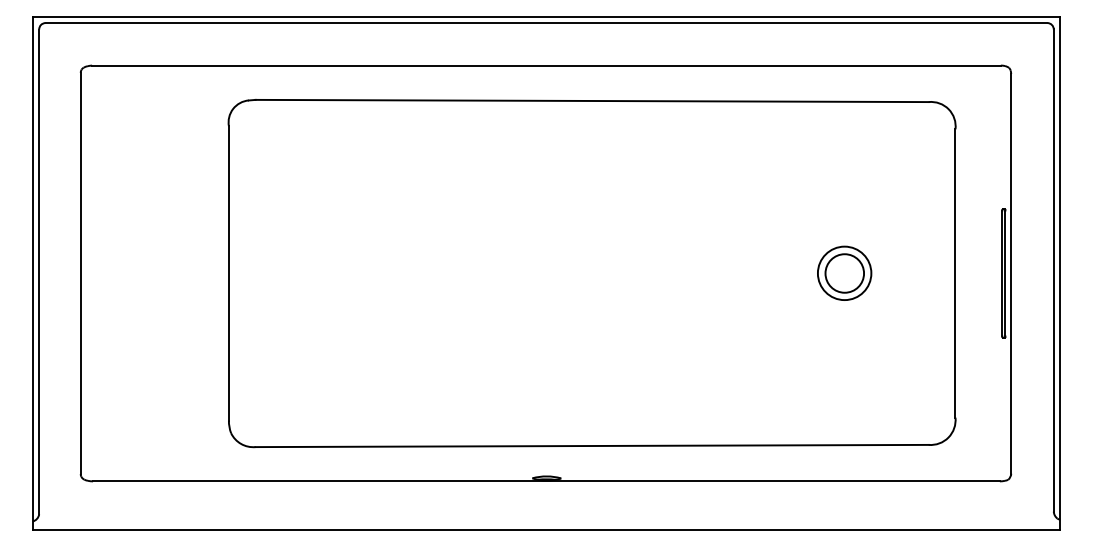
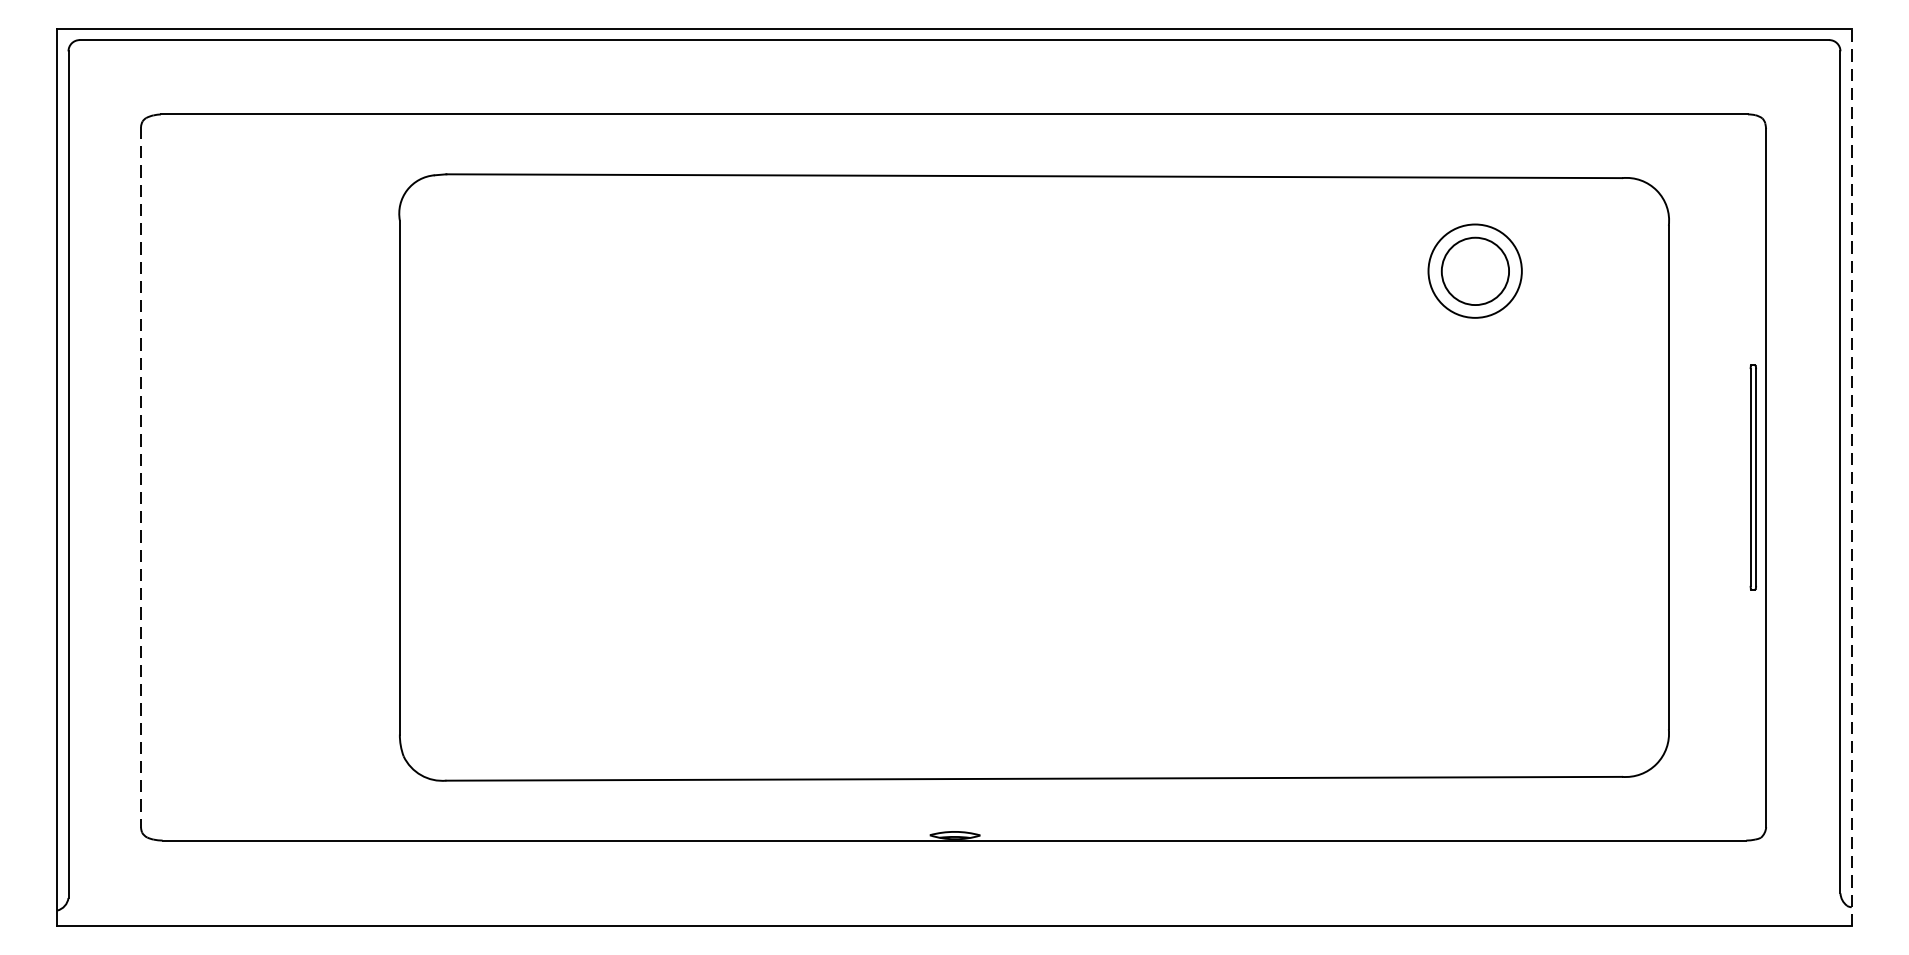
part: (844, 272) -> (1474, 269), moved
line: (80, 273) -> (140, 477), solid -> dashed
line: (1060, 273) -> (1852, 477), solid -> dashed

